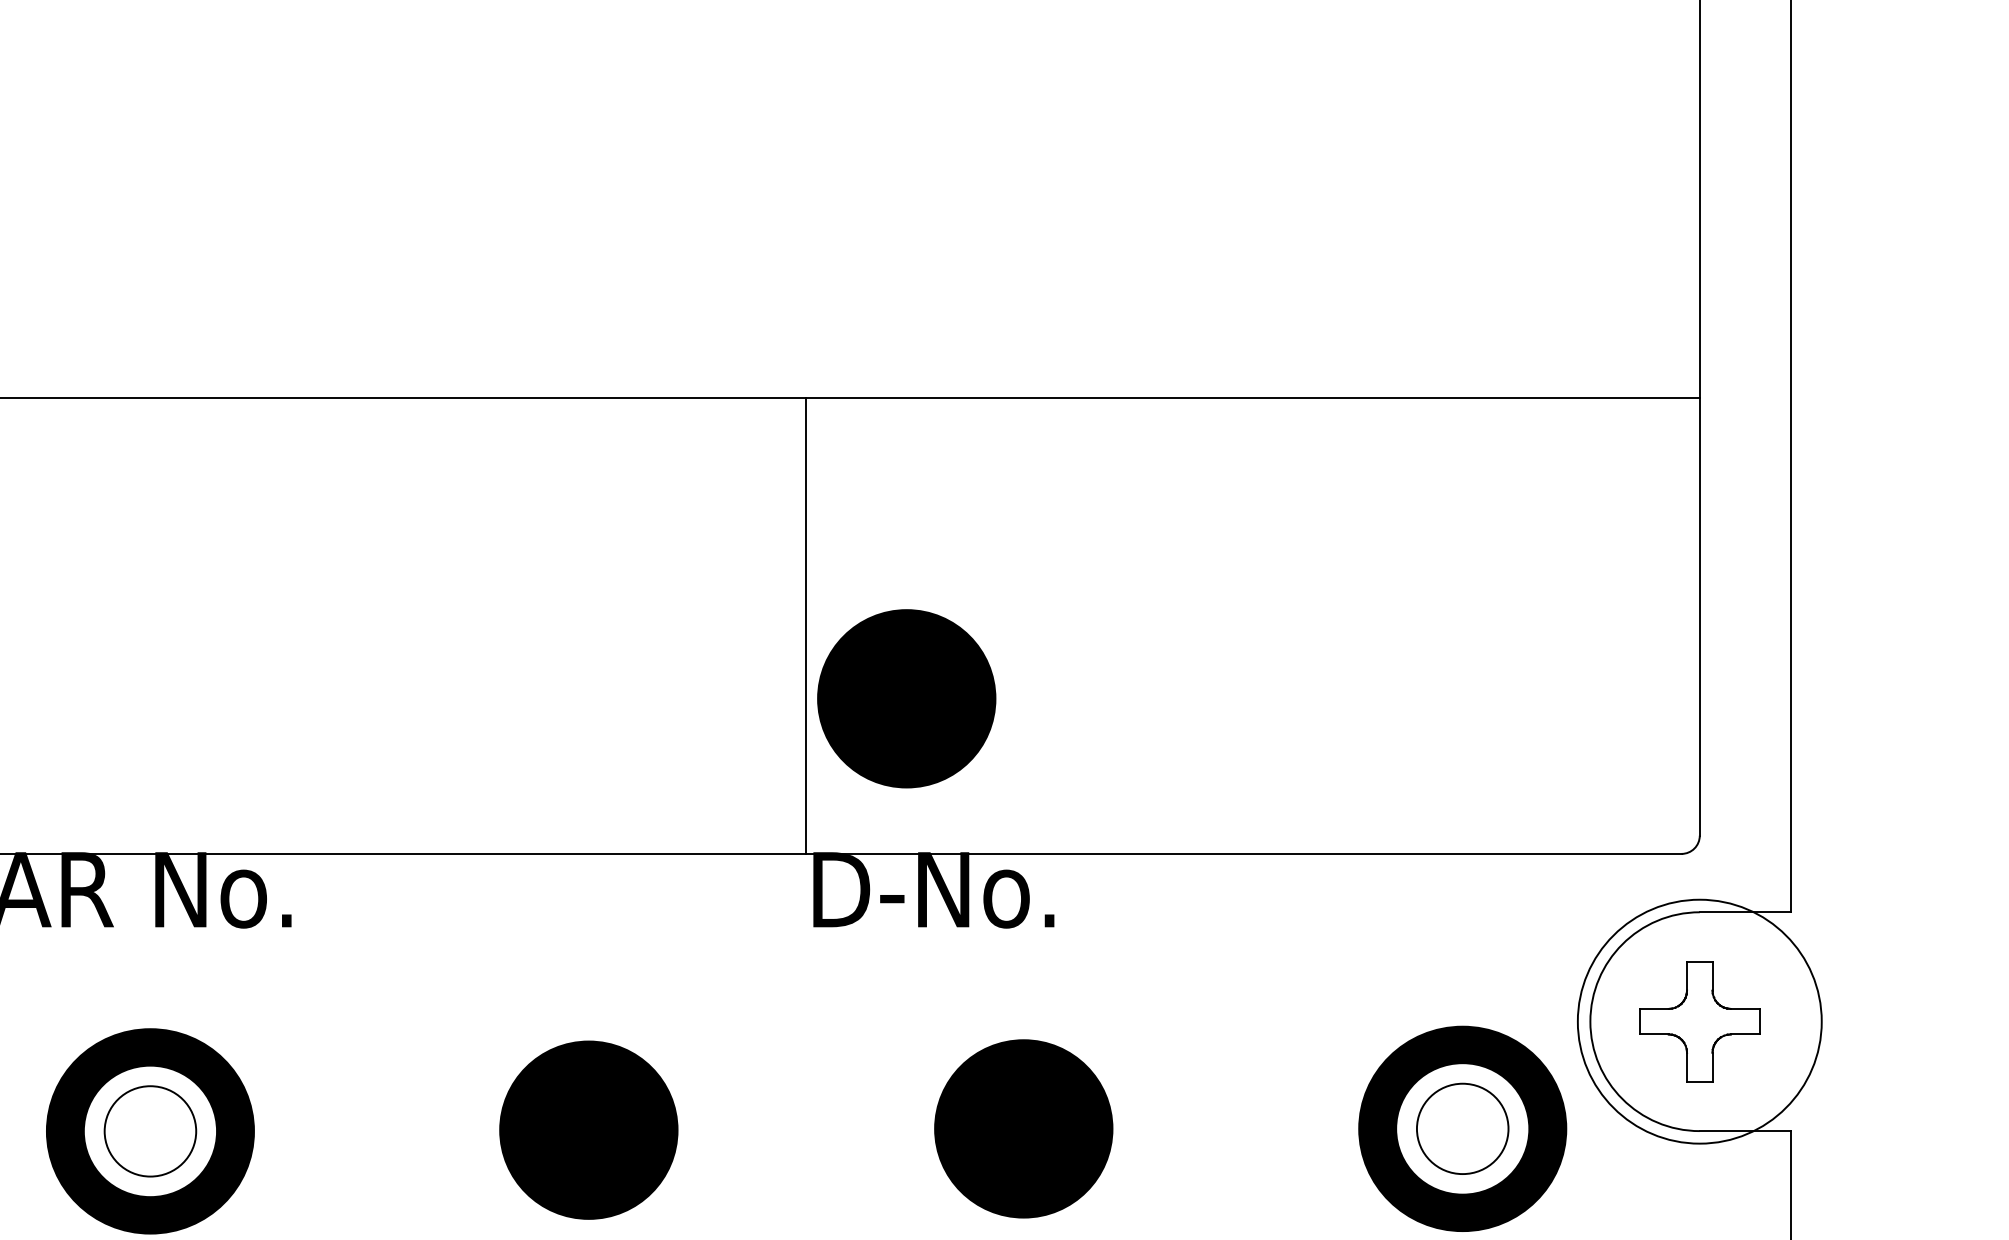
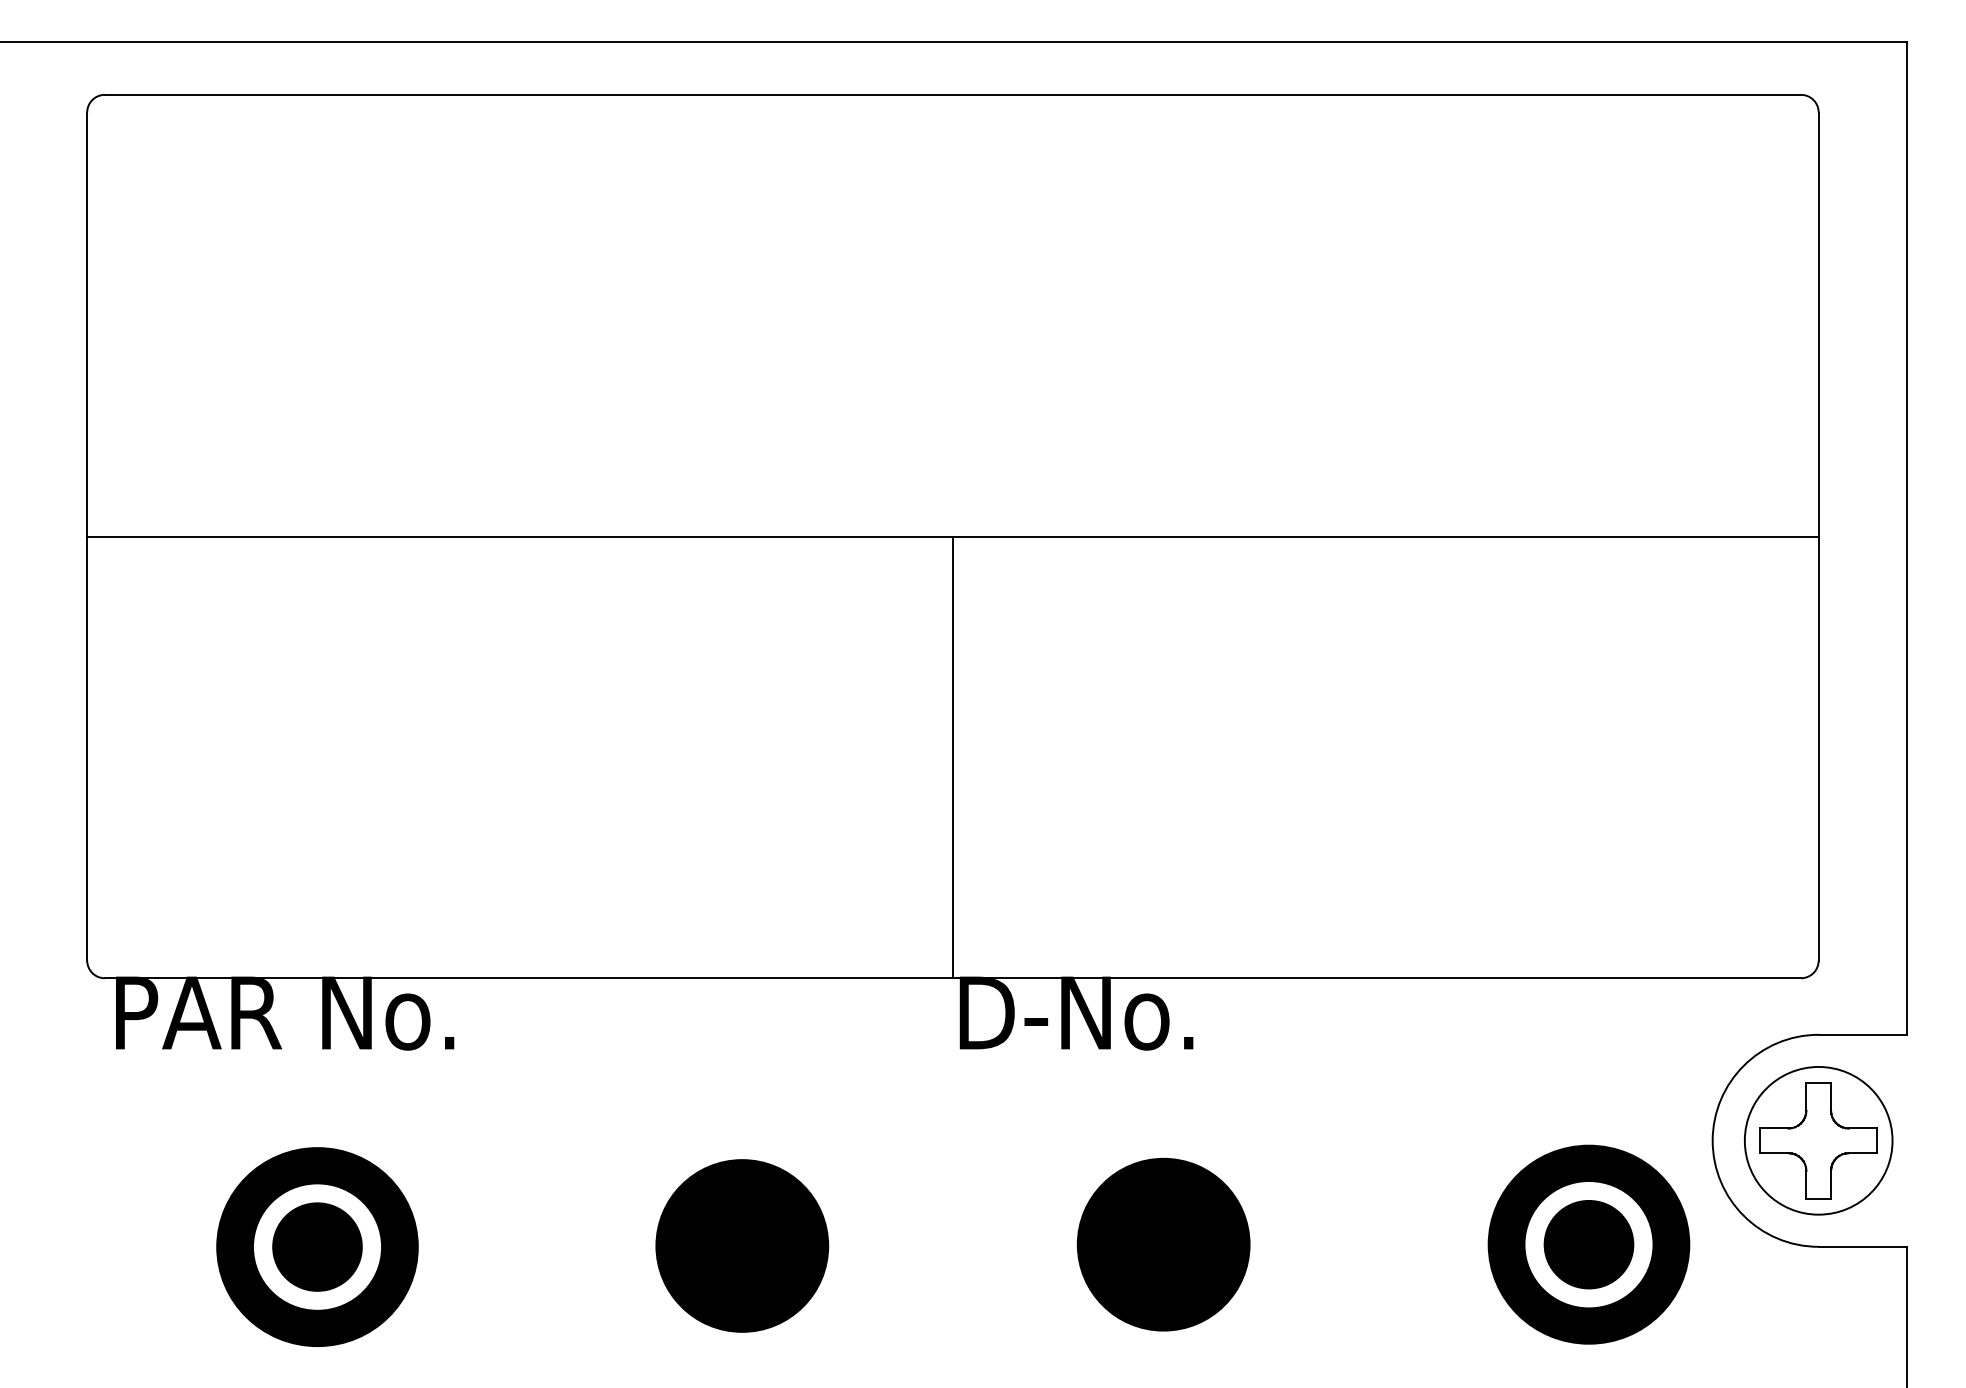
part: (906, 698) -> (1050, 827), removed
circle: (1699, 1021) -> (1818, 1140), size x0.62
fill: (1462, 1128) -> (1588, 1244), added
fill: (150, 1130) -> (317, 1246), added

